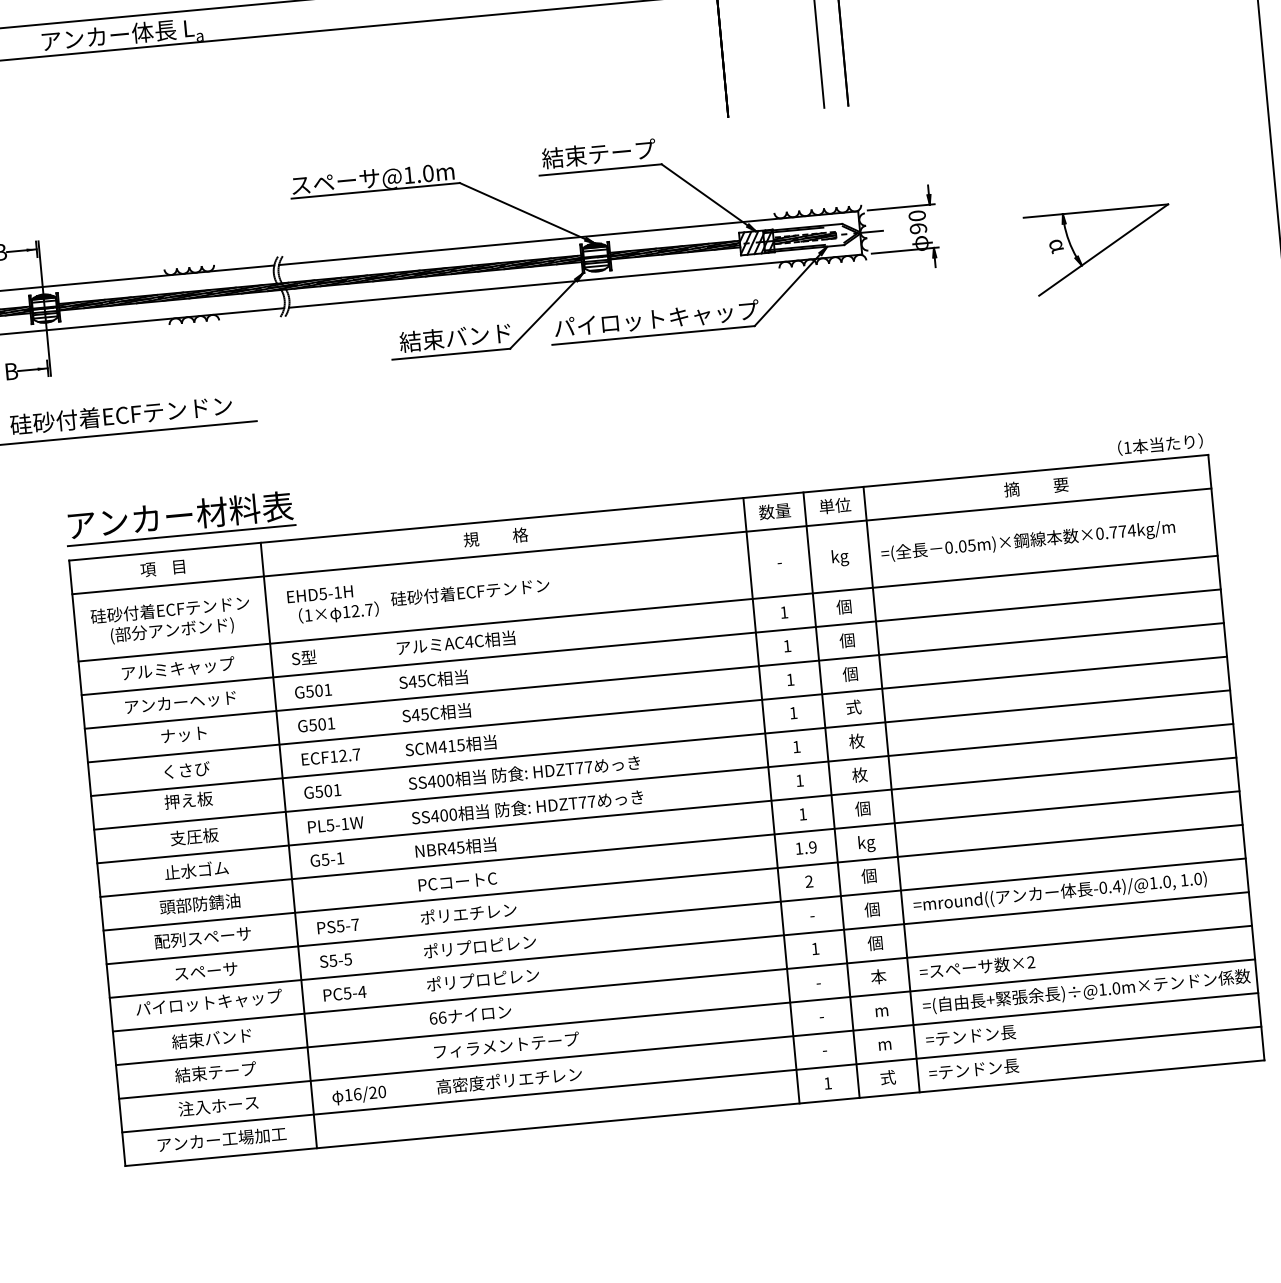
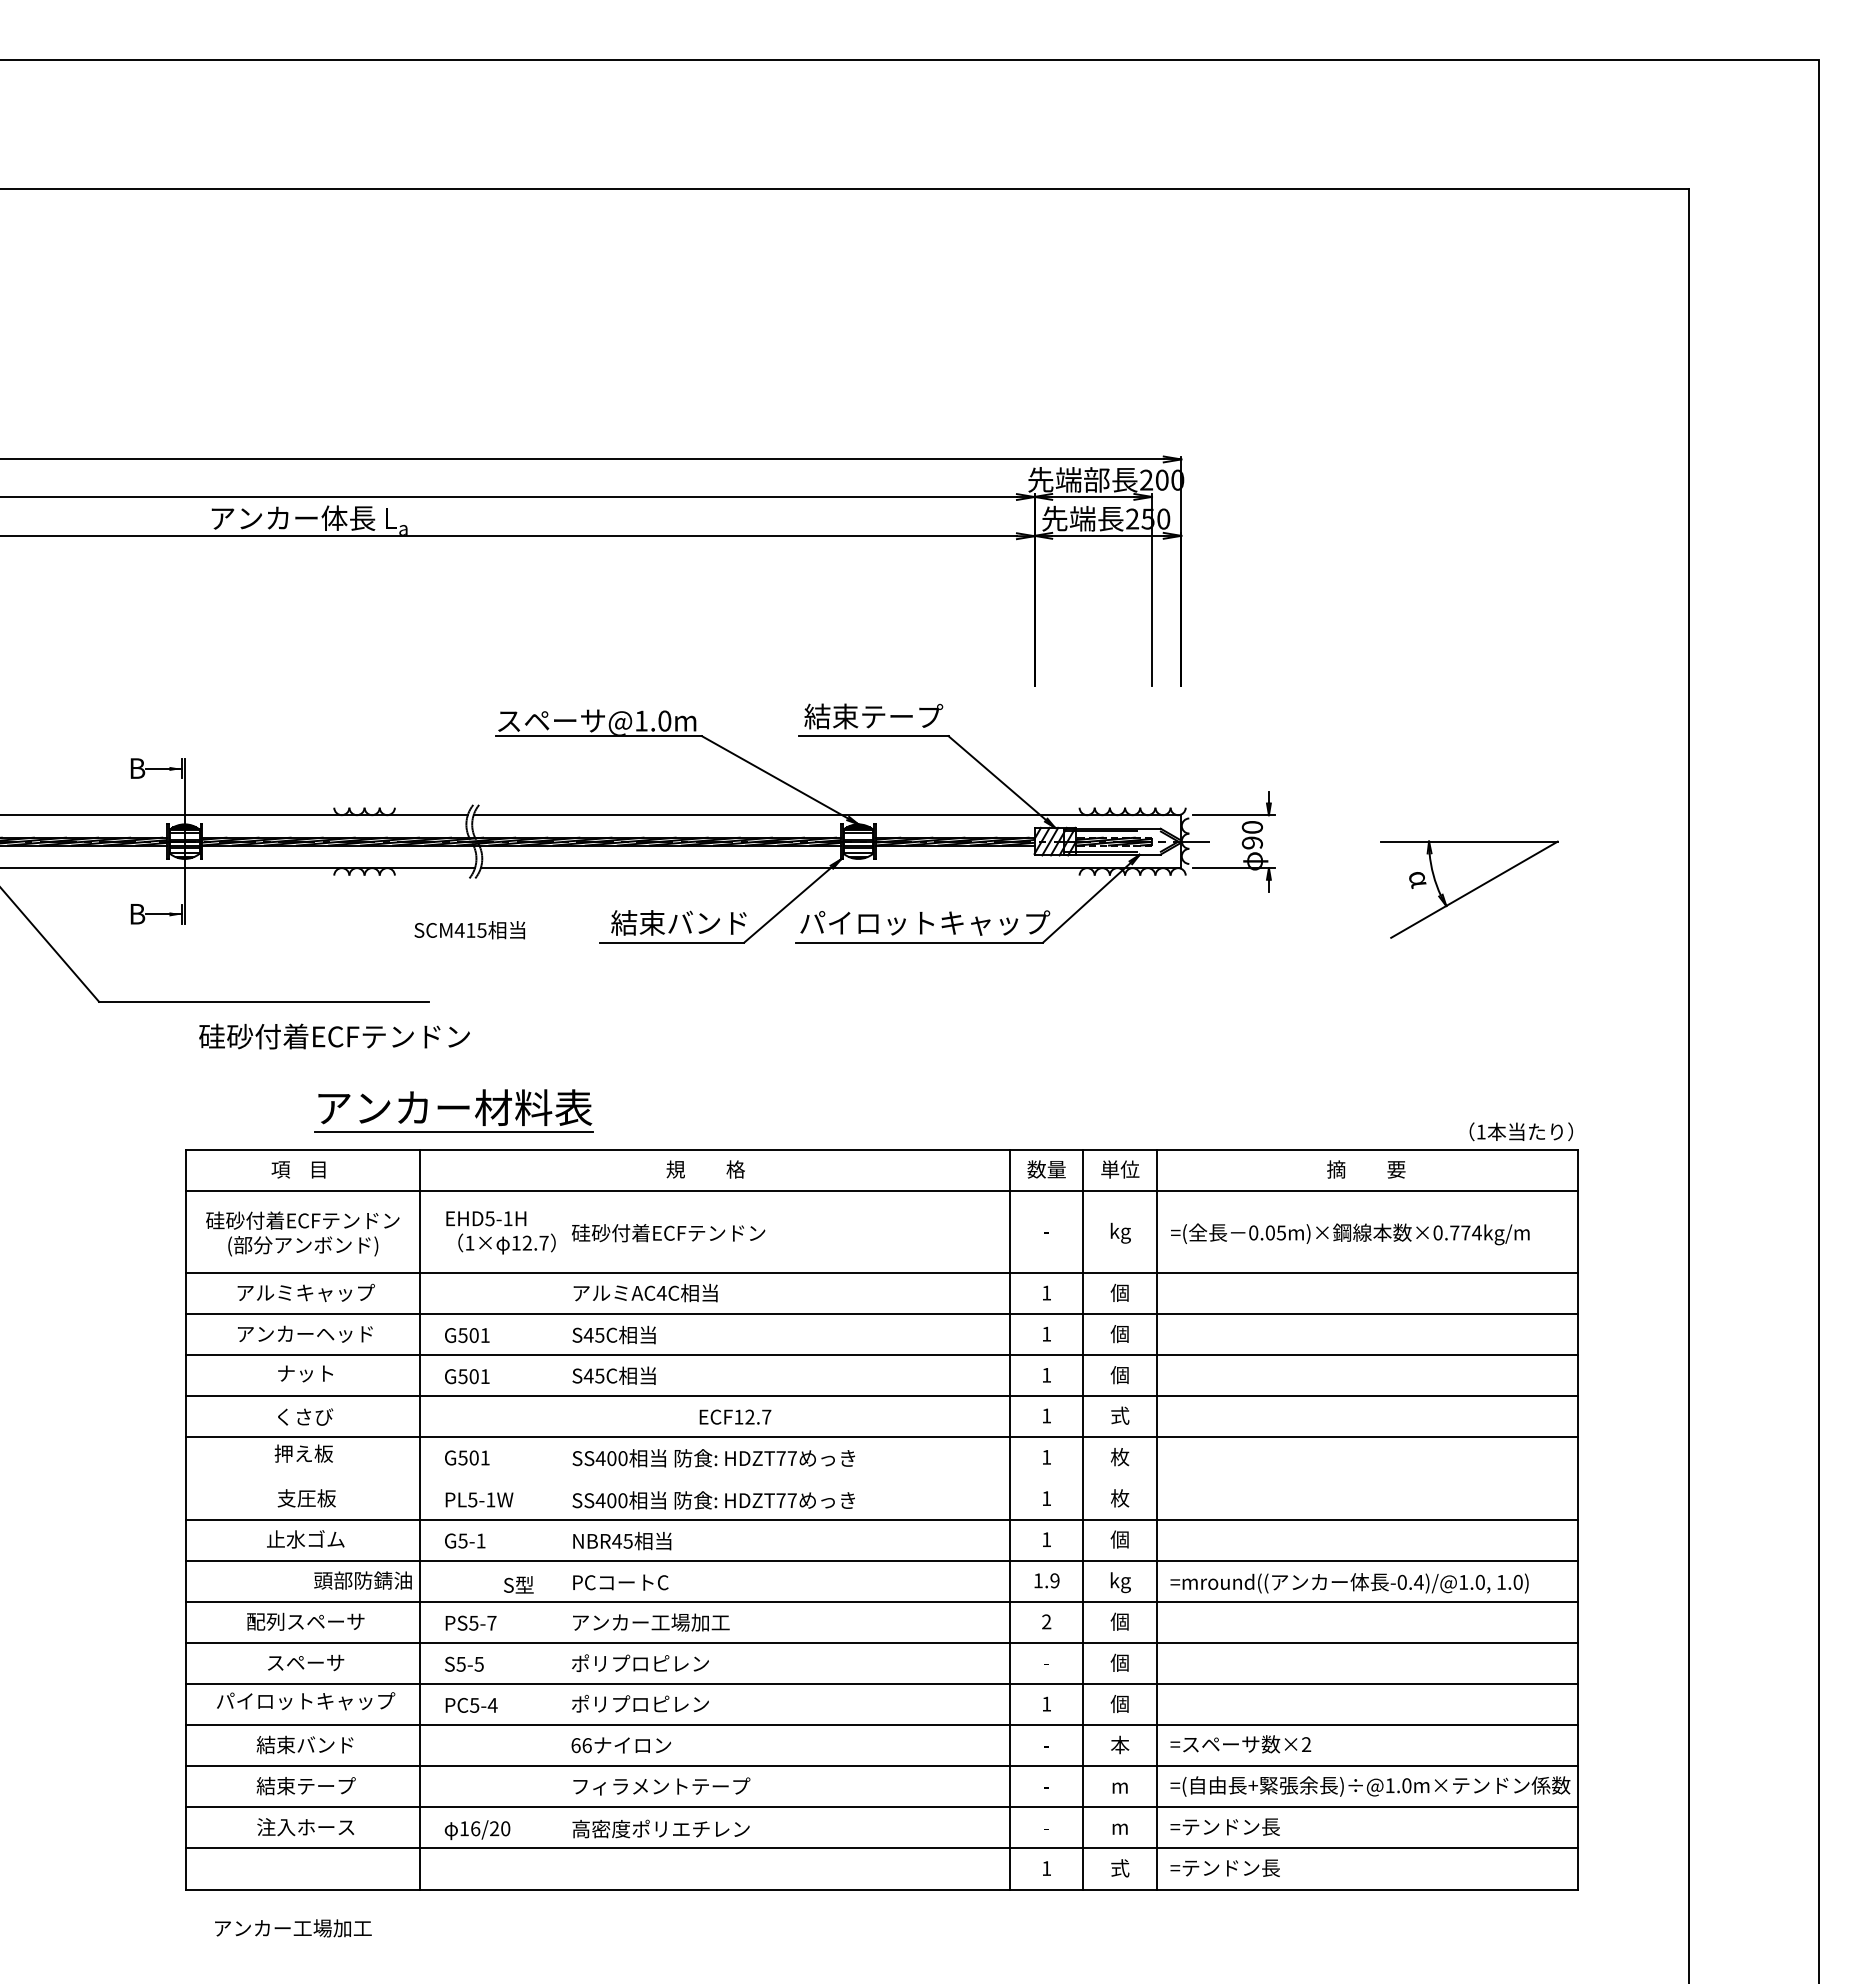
text: (121, 415) -> (334, 1036), moved
part: (179, 517) -> (453, 1110), moved
text: (303, 657) -> (518, 1584), moved
text: (450, 746) -> (469, 930), moved
text: (331, 756) -> (735, 1416), moved
line: (663, 776) -> (882, 1478), removed
text: (1060, 892) -> (1349, 1583), moved
text: (199, 904) -> (362, 1580), moved
text: (485, 912) -> (650, 1622), ポリエチレン -> アンカー工場加工
text: (222, 1139) -> (293, 1928), moved

